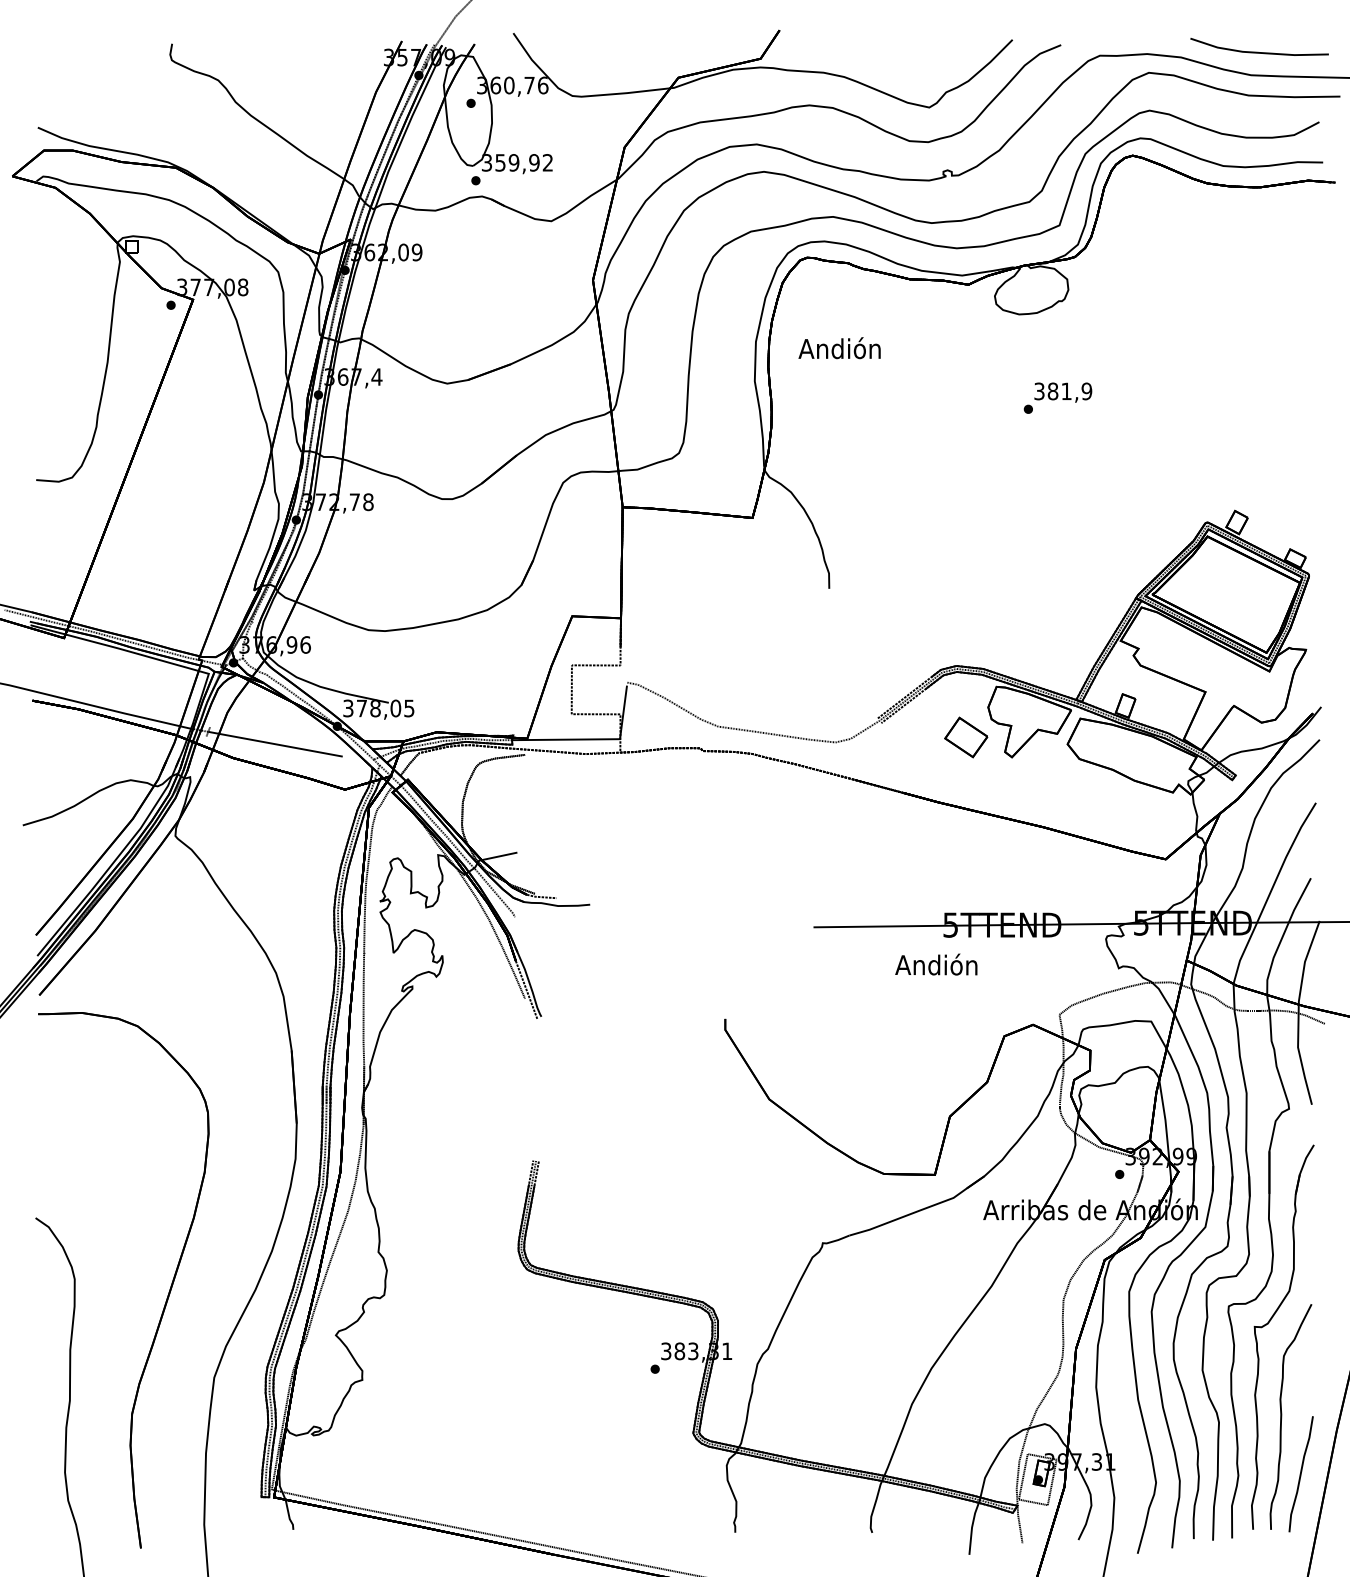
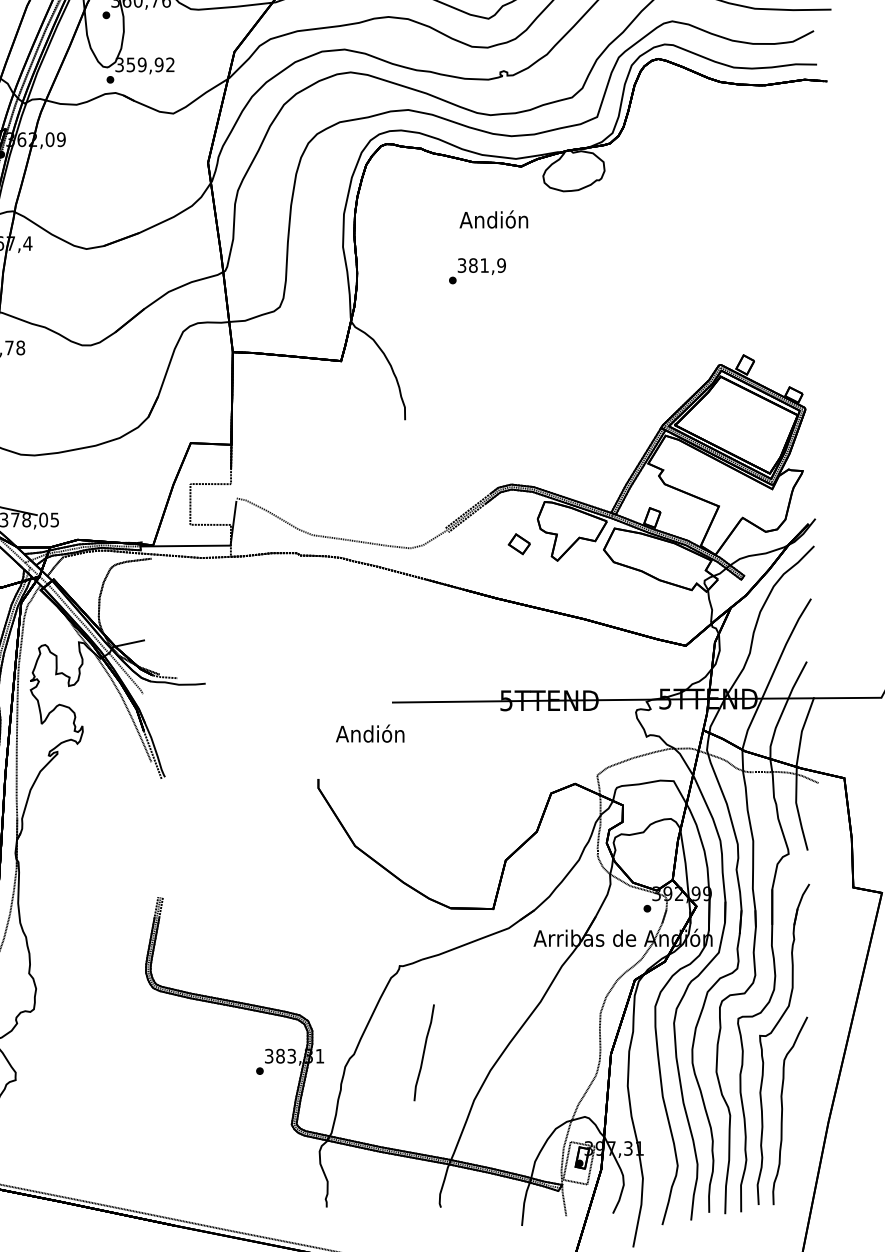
text: (839, 348) -> (493, 219), moved
text: (1057, 397) -> (477, 270), moved
part: (966, 737) -> (519, 544), size x0.6
text: (936, 964) -> (370, 733), moved
part: (1300, 1474) -> (423, 1053), moved

